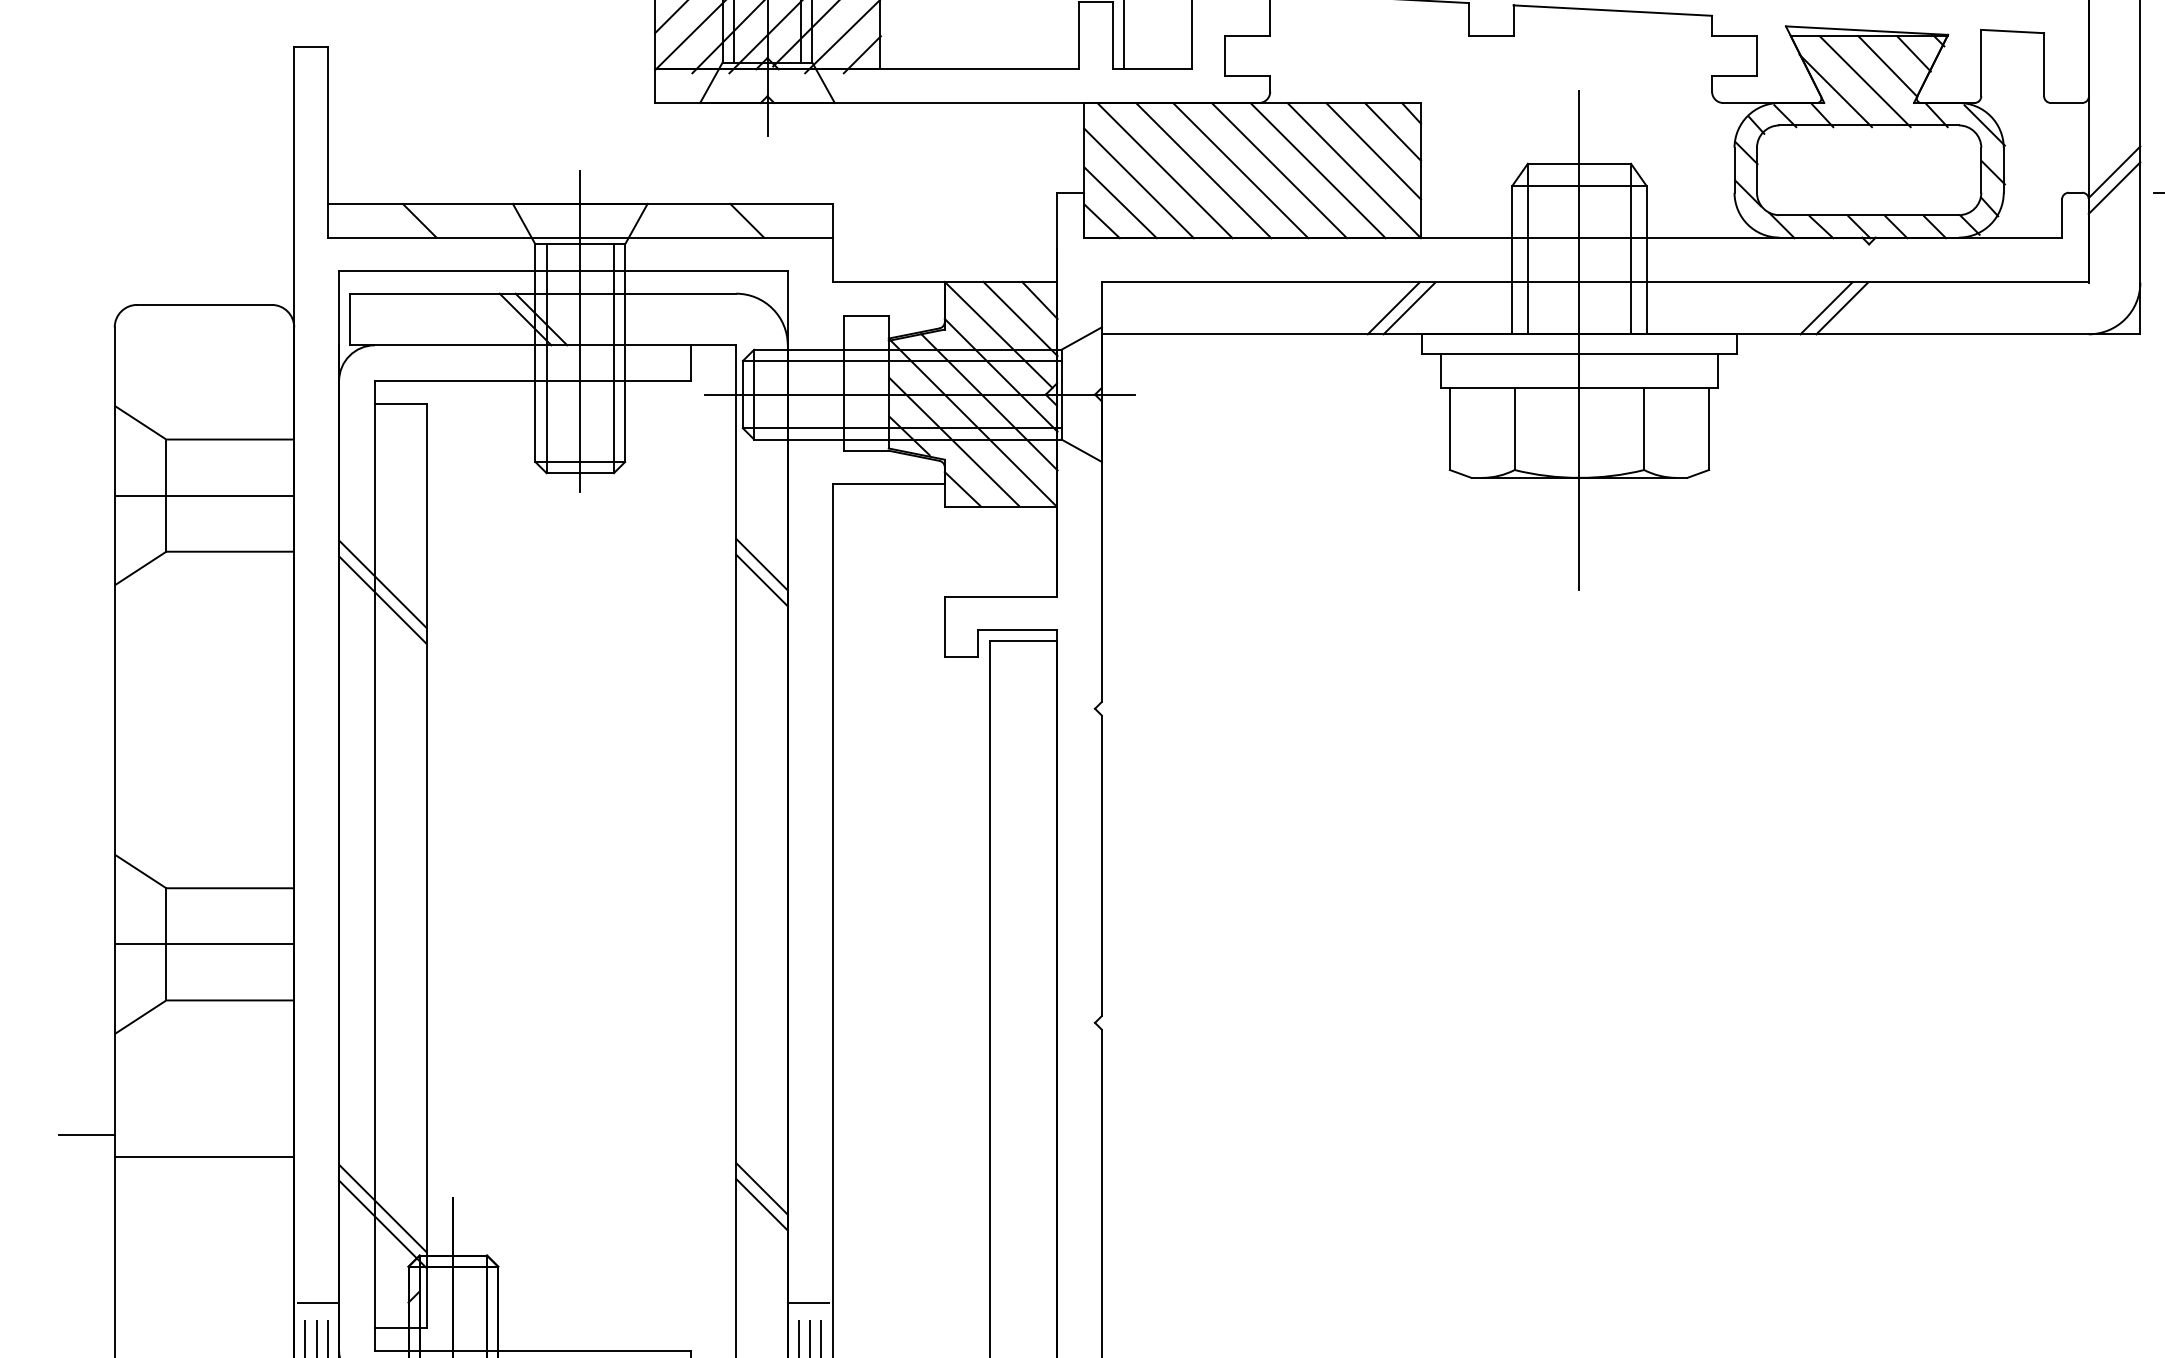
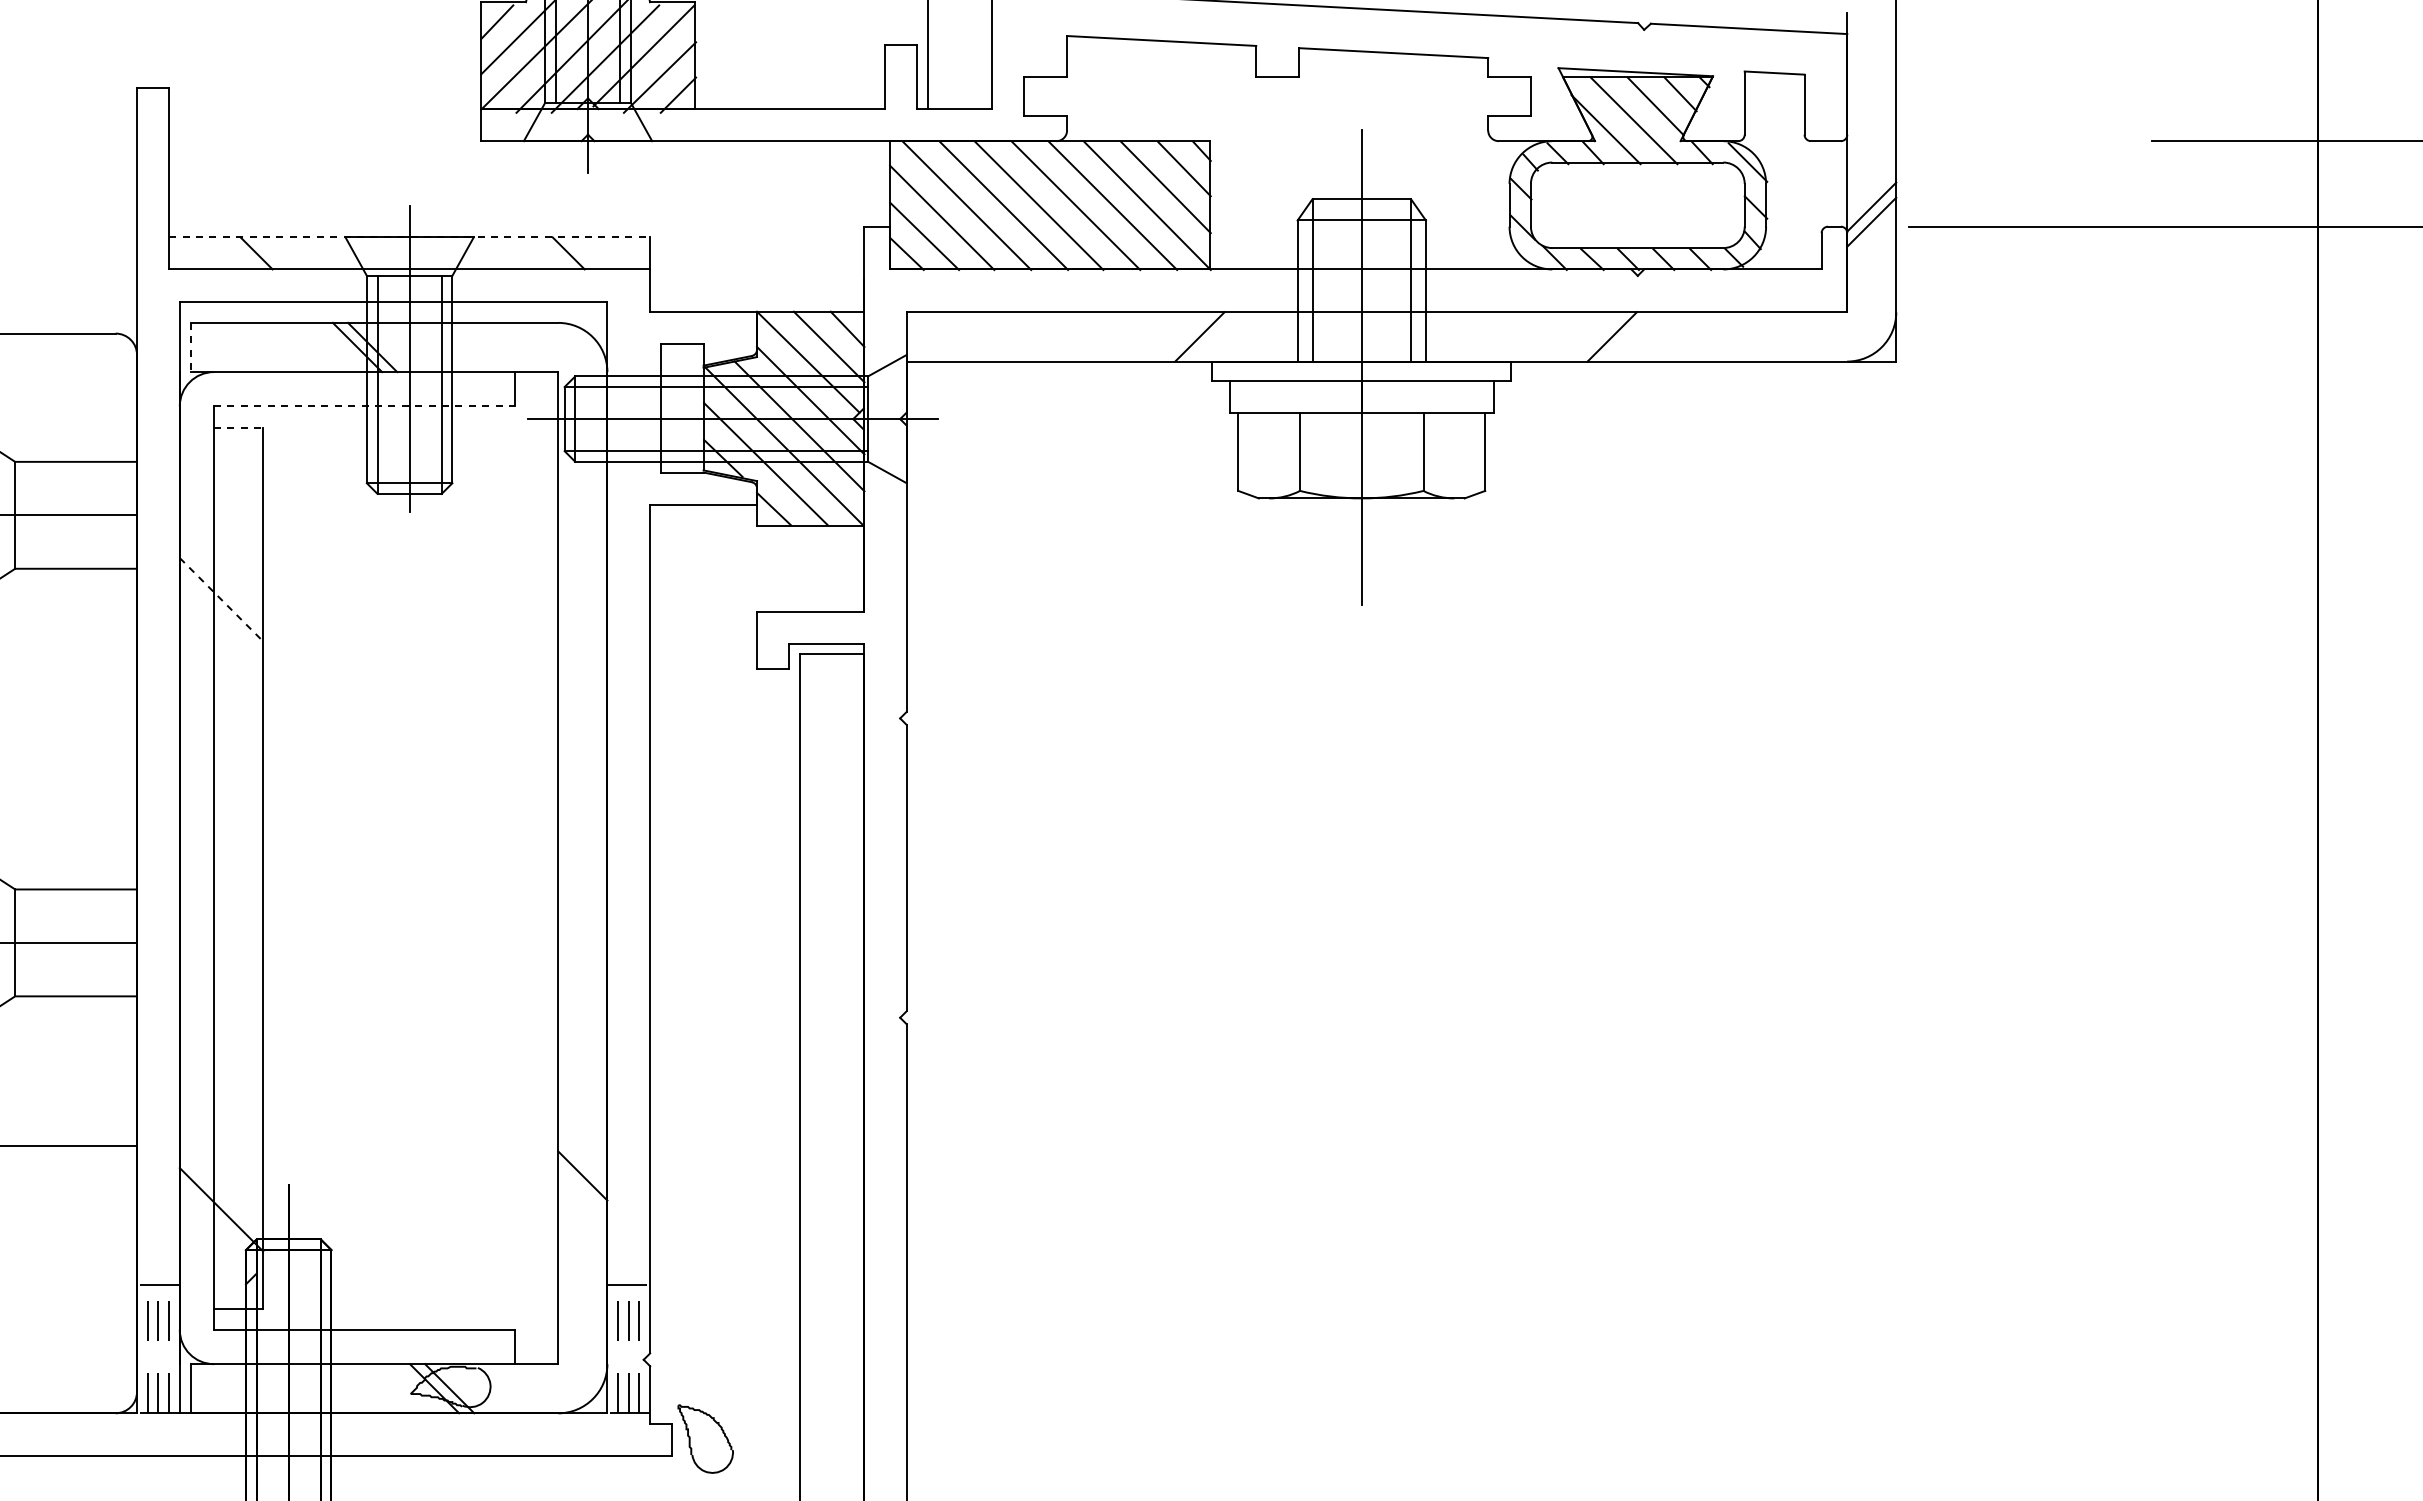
line: (580, 204) -> (409, 237), solid -> dashed
line: (1393, 307) -> (1184, 336), removed
line: (1825, 307) -> (1596, 336), removed
line: (350, 319) -> (190, 347), solid -> dashed
line: (532, 381) -> (364, 406), solid -> dashed
line: (400, 403) -> (238, 427), solid -> dashed
line: (761, 564) -> (582, 580), removed
line: (761, 579) -> (582, 595), removed
line: (382, 583) -> (221, 599), solid -> dashed
line: (382, 599) -> (221, 614), removed
line: (761, 1204) -> (582, 1190), removed
line: (382, 1208) -> (221, 1194), removed

